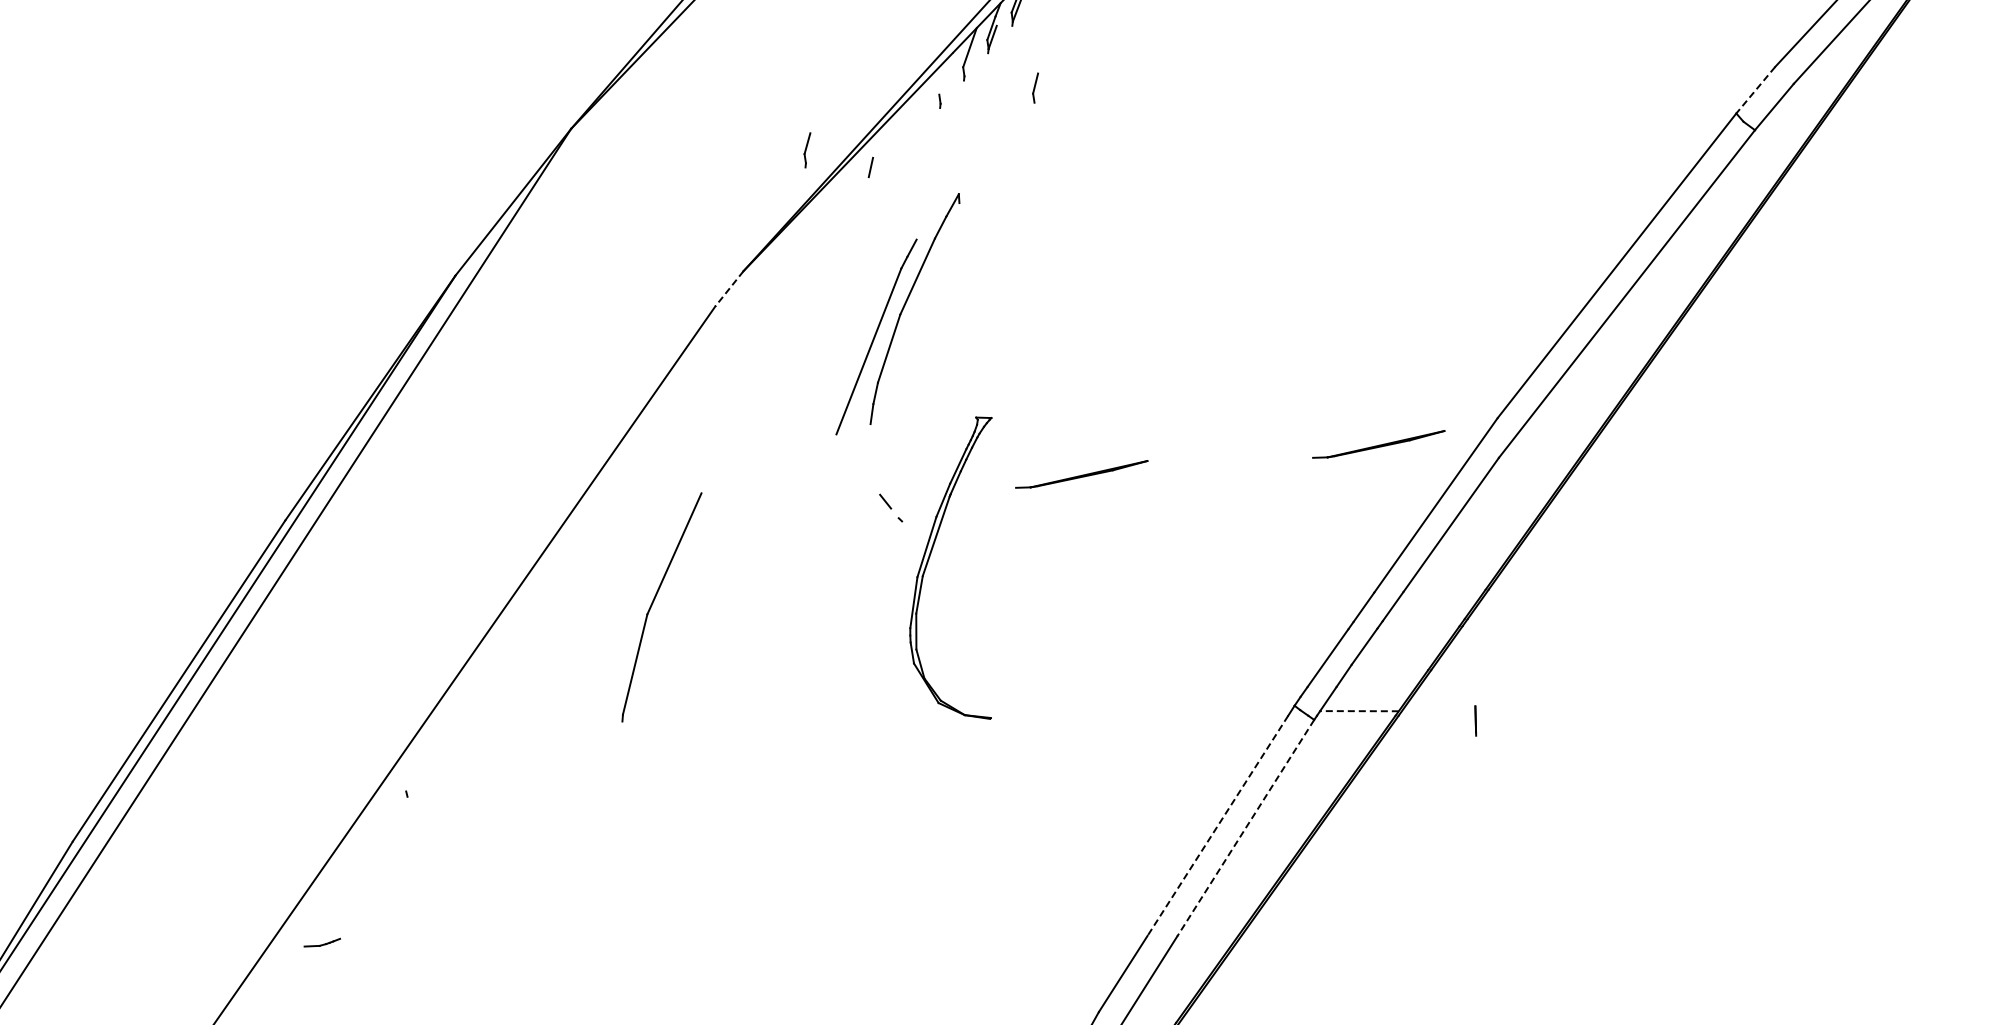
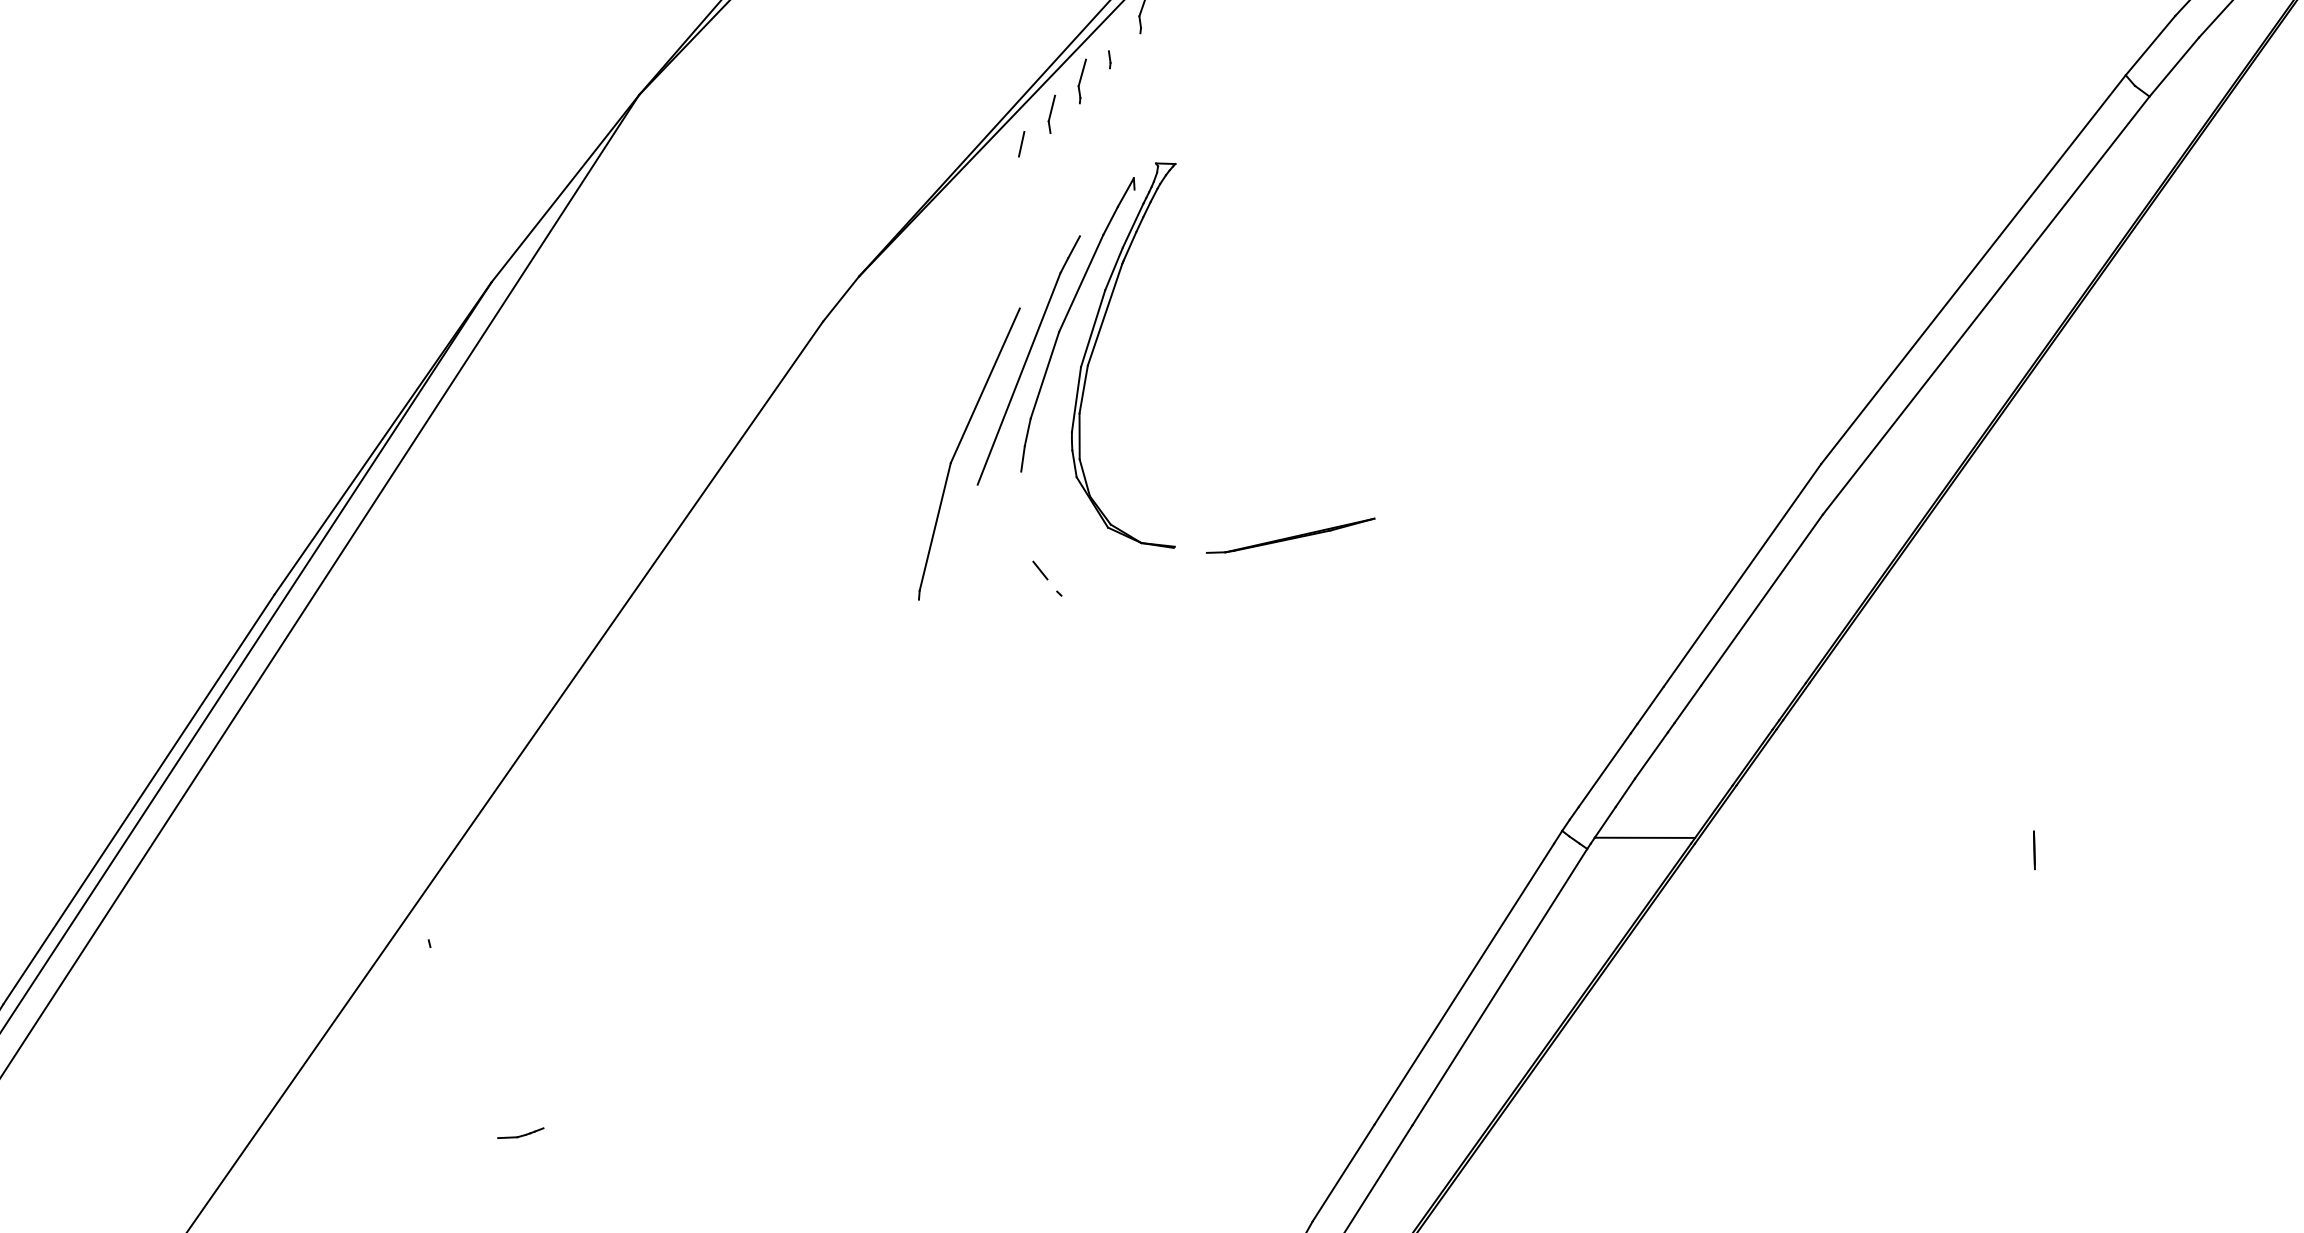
part: (1035, 87) -> (1051, 113), moved
line: (1755, 90) -> (2150, 45), dashed -> solid
part: (807, 150) -> (1082, 81), moved
line: (729, 288) -> (841, 298), dashed -> solid
part: (1378, 444) -> (1669, 497), removed
part: (929, 559) -> (1096, 344), moved
part: (653, 603) -> (958, 449), moved
line: (1358, 711) -> (1643, 838), dashed -> solid
line: (1475, 720) -> (2034, 849), moved
line: (1217, 825) -> (1463, 983), dashed -> solid
line: (1245, 828) -> (1499, 987), dashed -> solid
part: (322, 942) -> (521, 1132), moved

